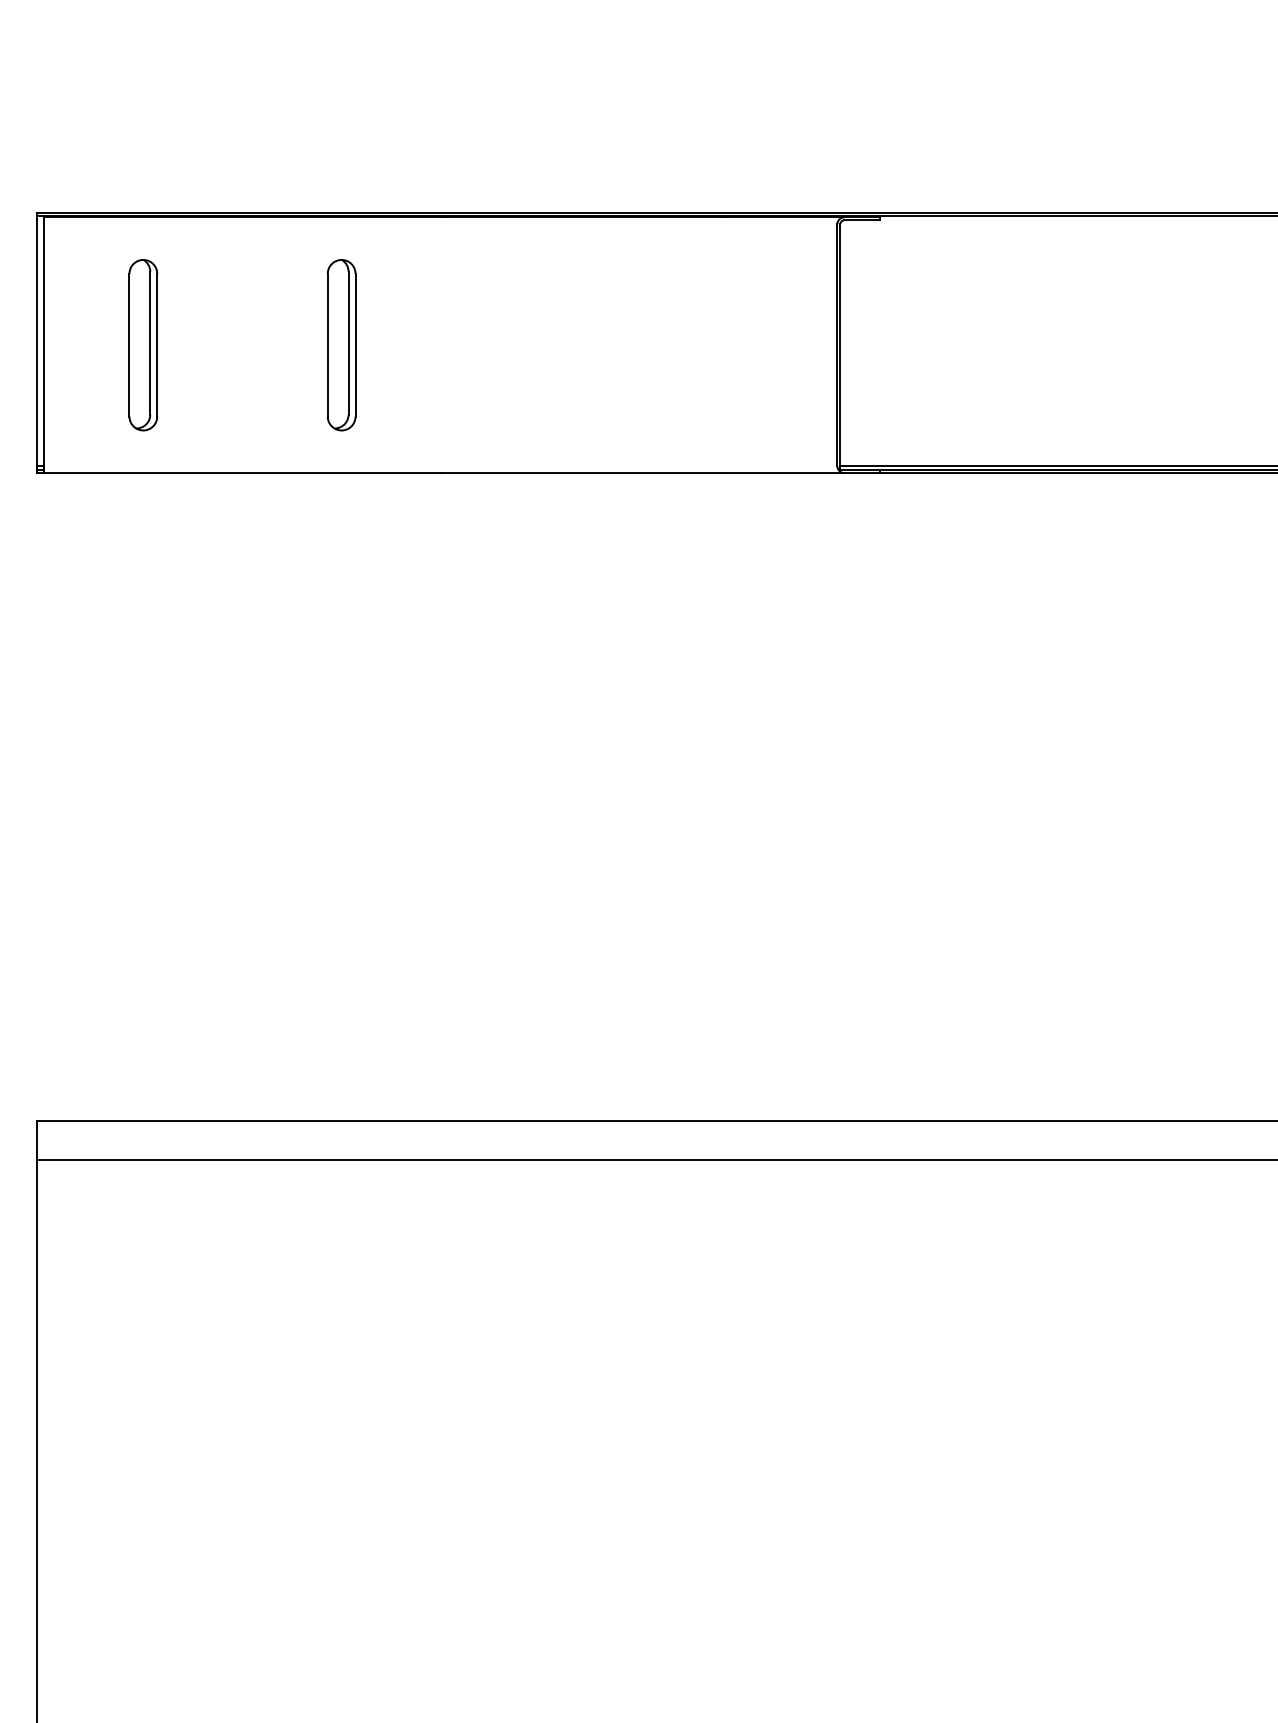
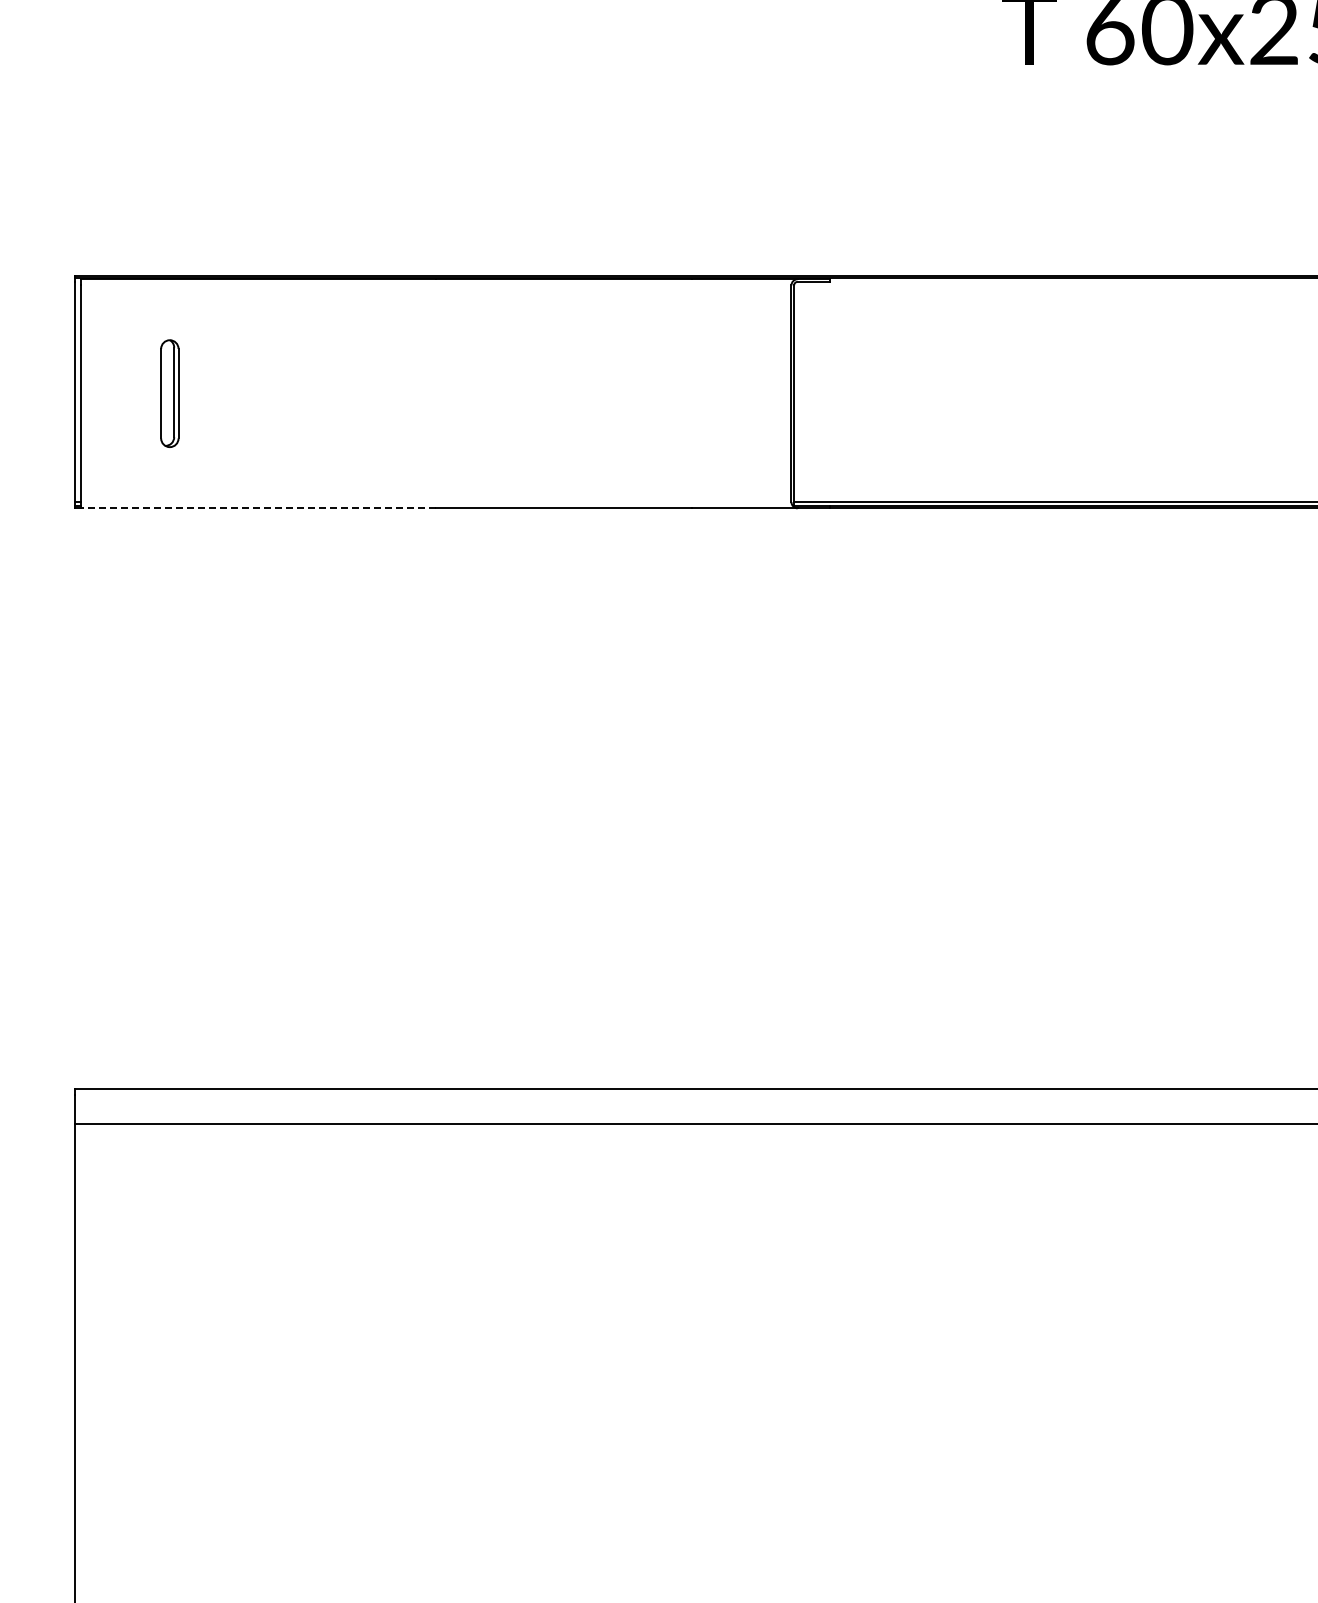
part: (143, 344) -> (169, 393), size x0.7
part: (341, 344) -> (347, 393), removed
line: (242, 473) -> (258, 508), solid -> dashed

